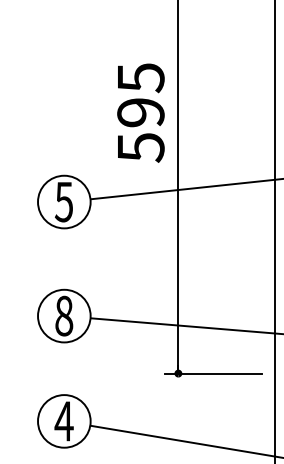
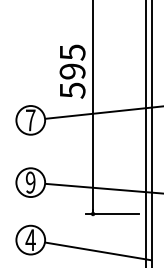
text: (63, 202) -> (30, 120), 5 -> 7
text: (63, 315) -> (30, 182), 8 -> 9

